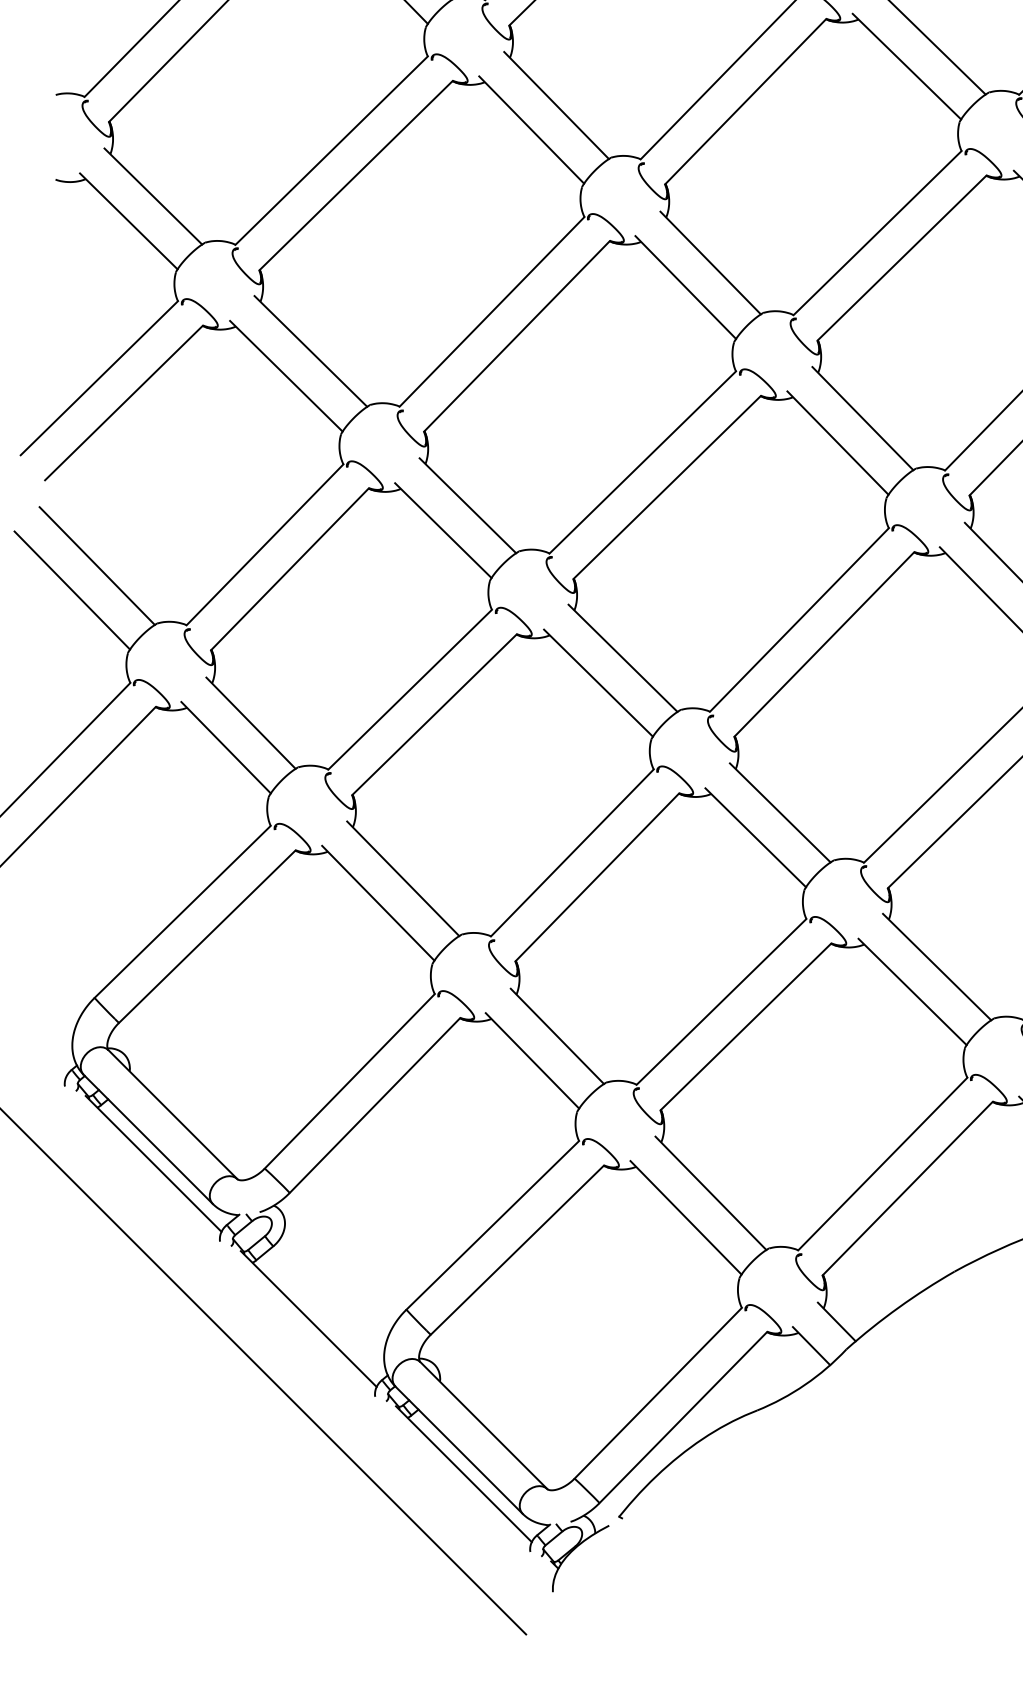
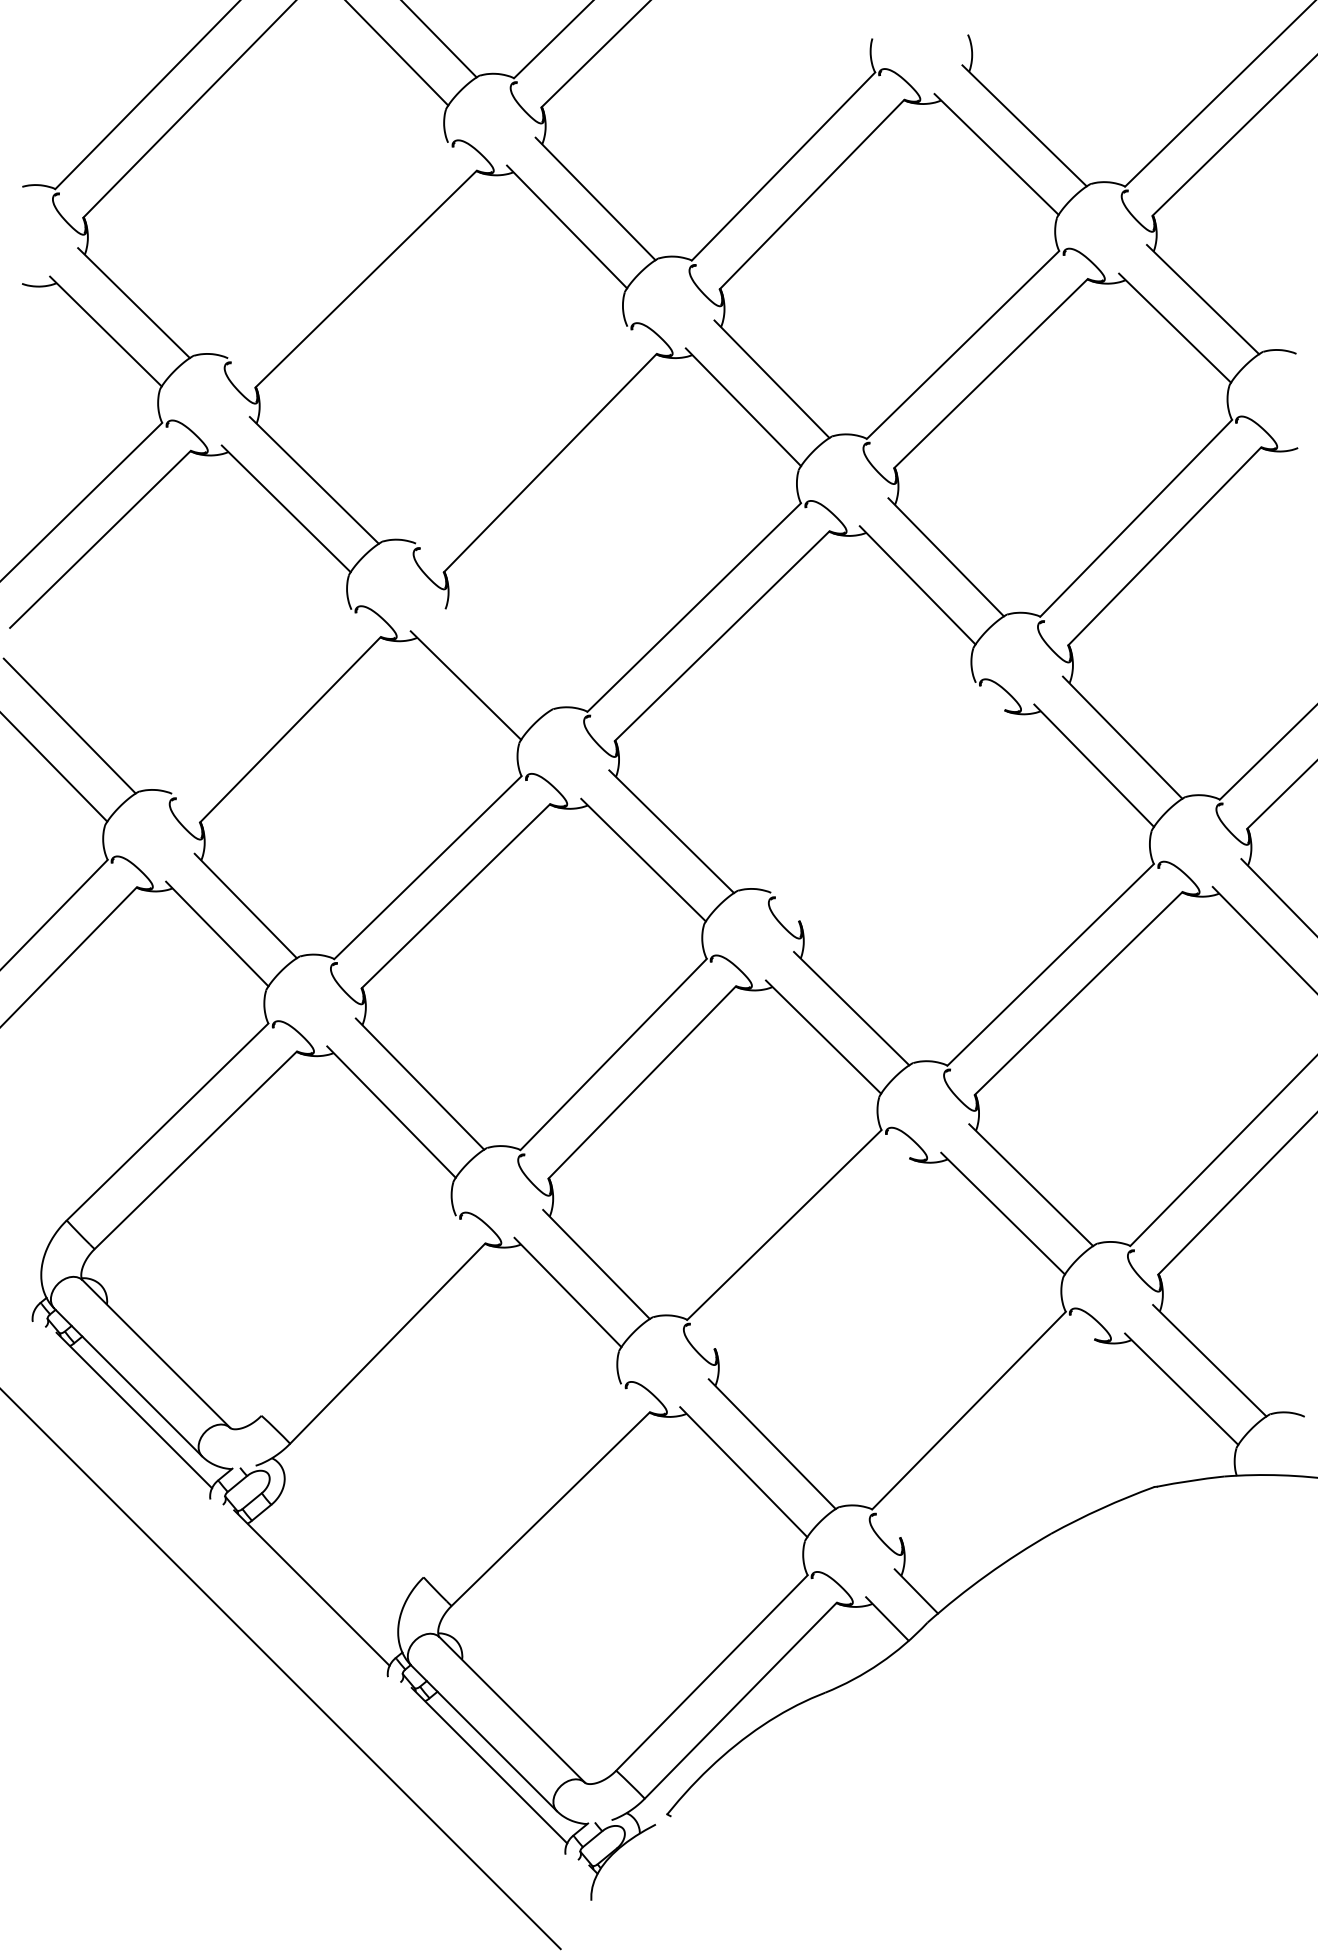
line: (331, 150) -> (338, 250), removed
line: (491, 311) -> (521, 434), removed
line: (467, 505) -> (493, 656), removed
line: (264, 544) -> (261, 701), removed
line: (799, 619) -> (873, 787), removed
line: (823, 644) -> (901, 815), removed
line: (746, 1026) -> (812, 1253), removed
line: (349, 1080) -> (358, 1315), removed
line: (907, 1188) -> (997, 1438), removed
line: (492, 1225) -> (522, 1480), removed

